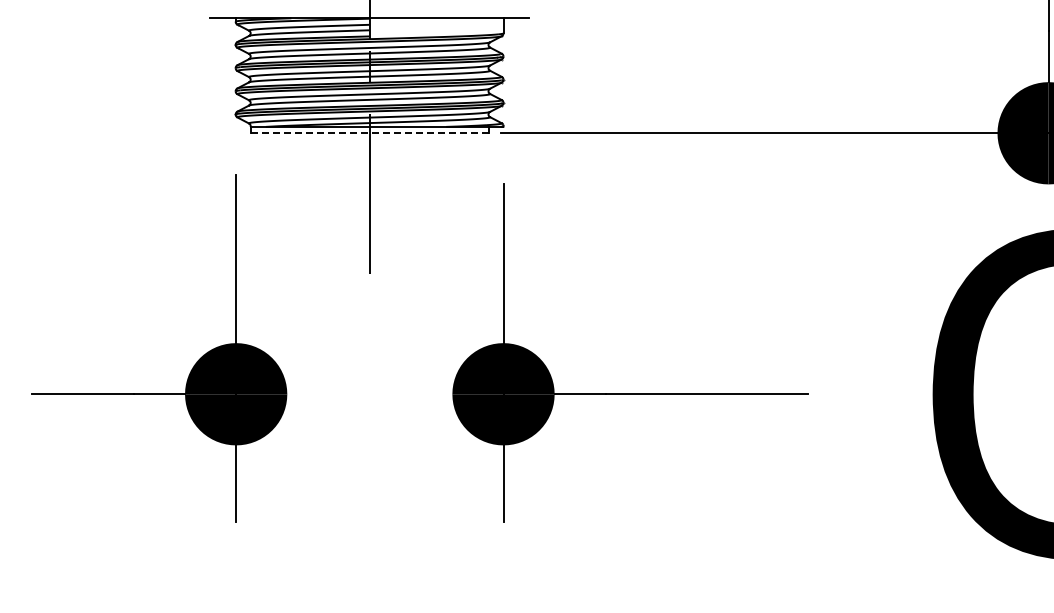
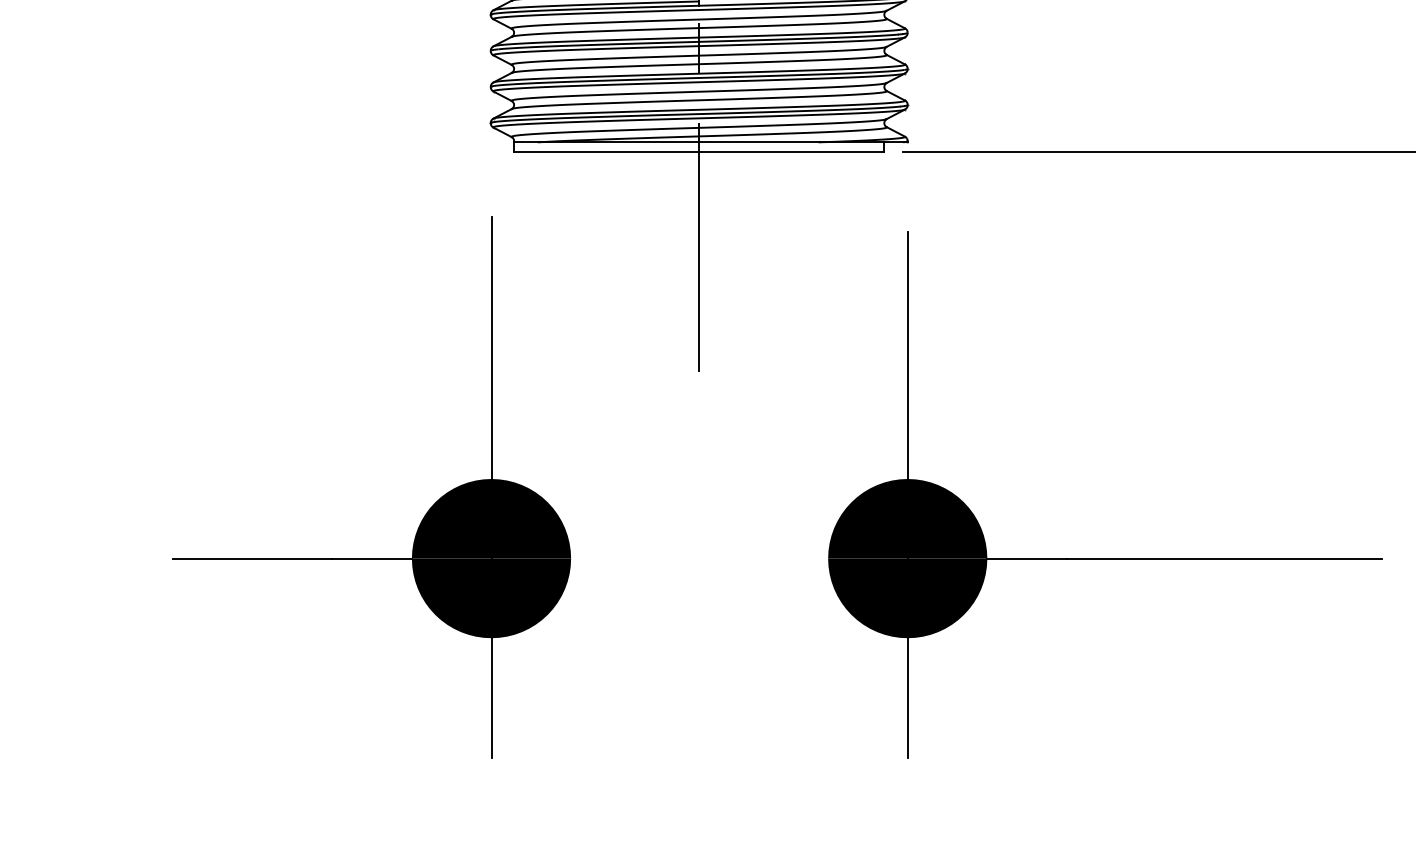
line: (369, 133) -> (699, 152), dashed -> solid

